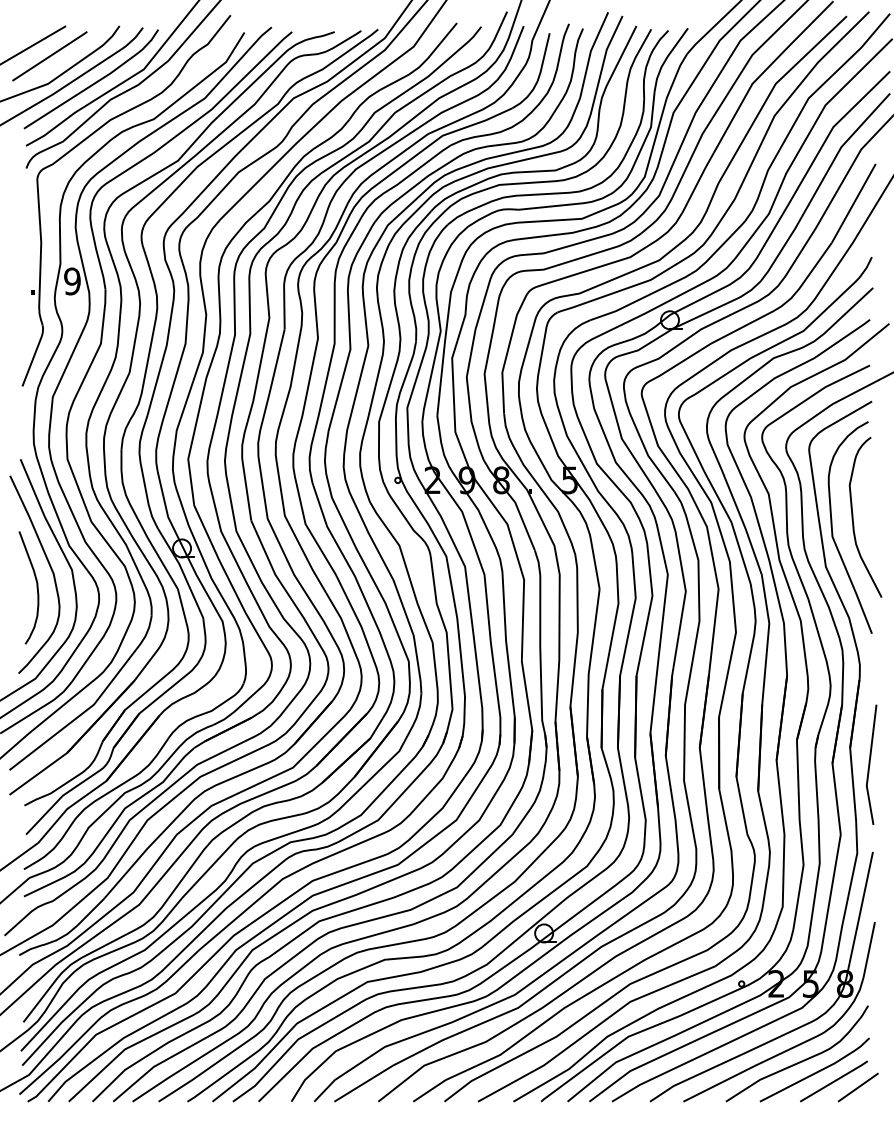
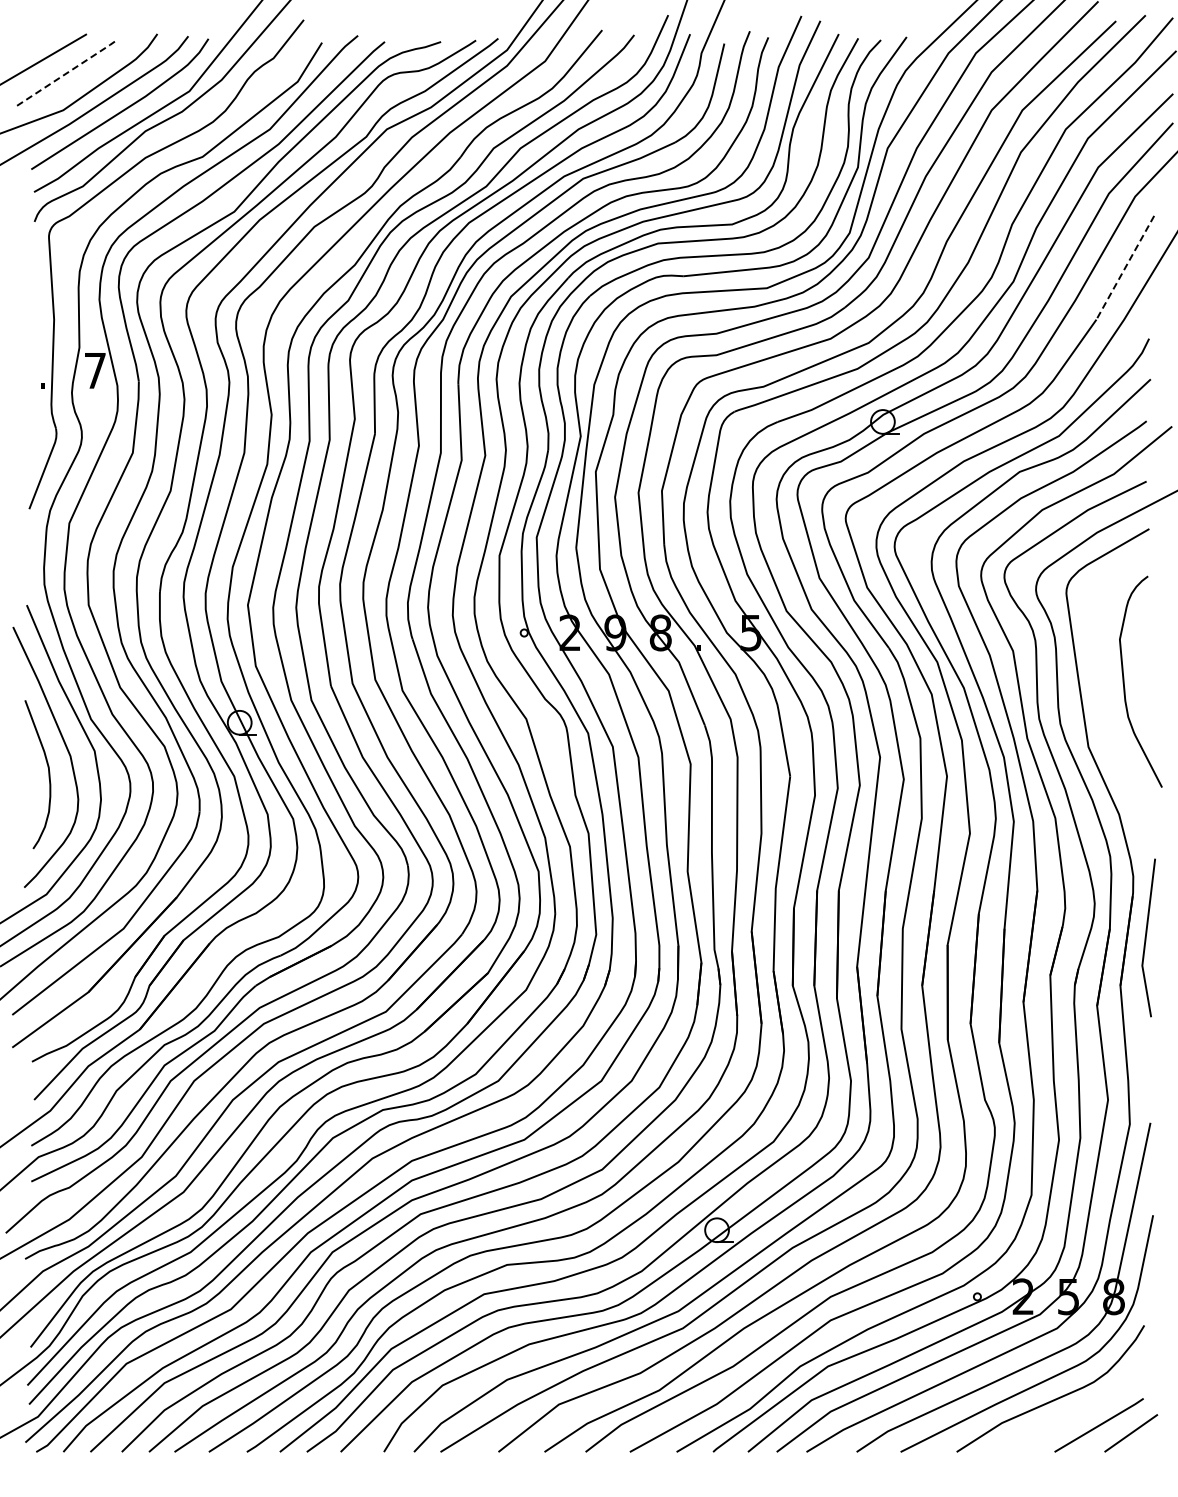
line: (50, 55) -> (66, 73), solid -> dashed
line: (853, 203) -> (1125, 268), solid -> dashed
text: (72, 281) -> (95, 370), 9 -> 7
curve: (832, 527) -> (1097, 695), removed
line: (869, 764) -> (1146, 937), moved
line: (815, 1072) -> (1074, 1413), removed

